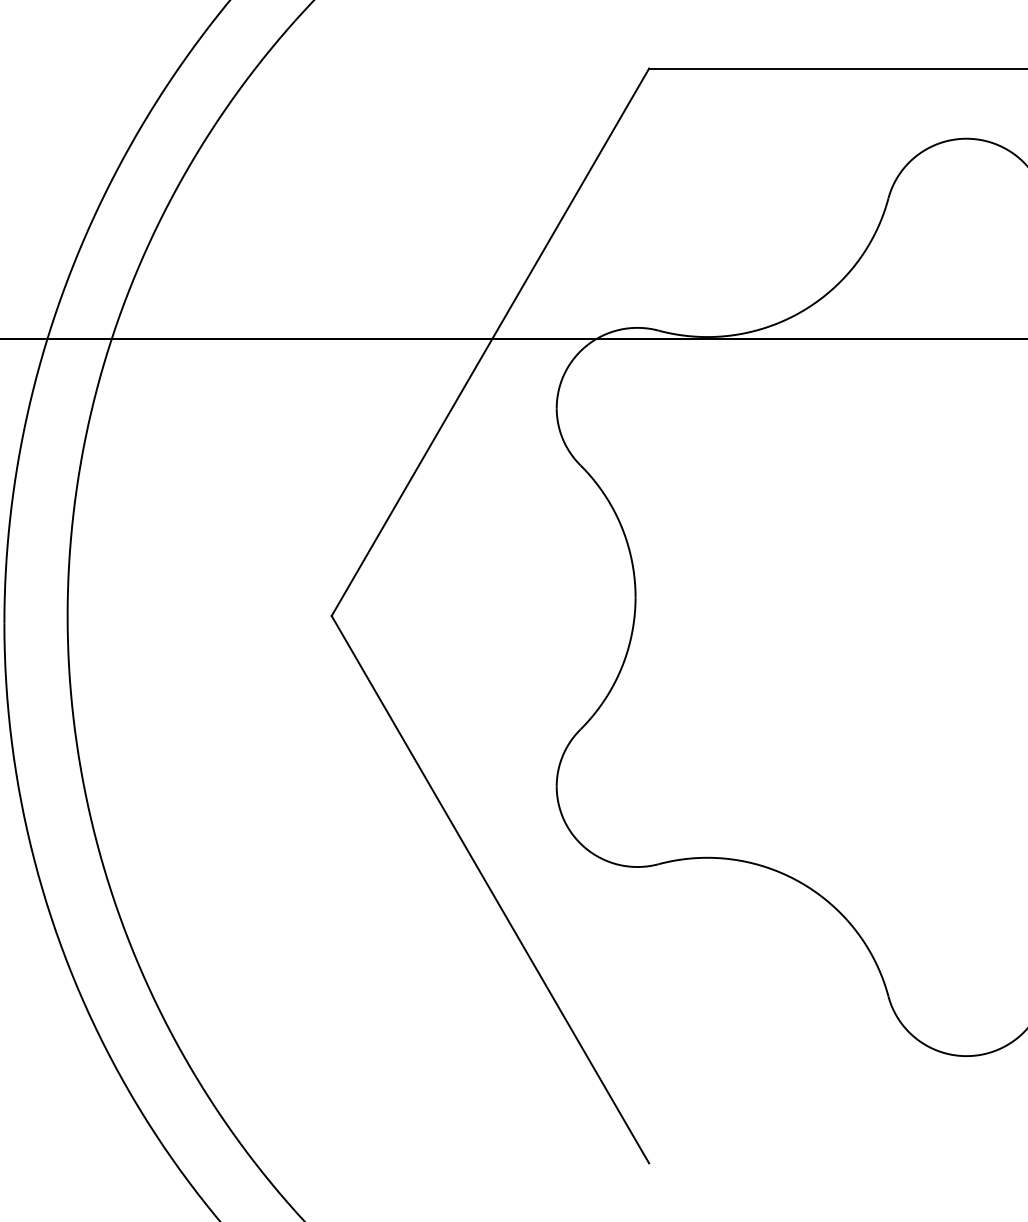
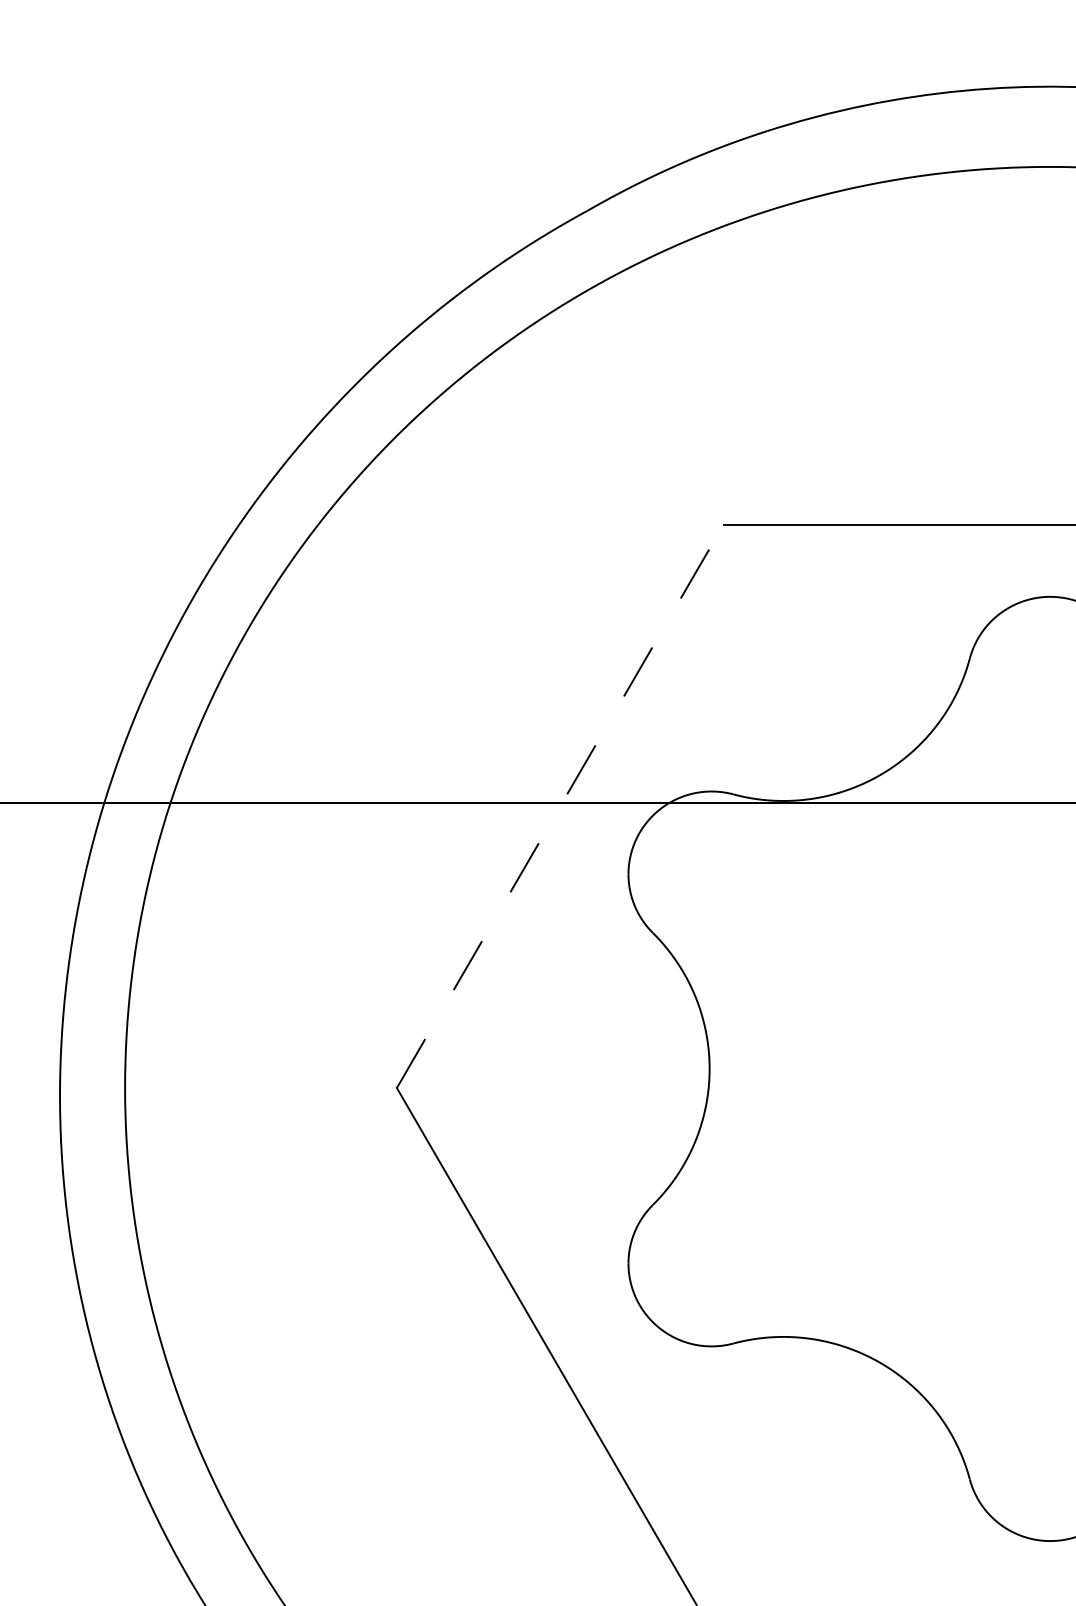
line: (490, 342) -> (560, 806), solid -> dashed

